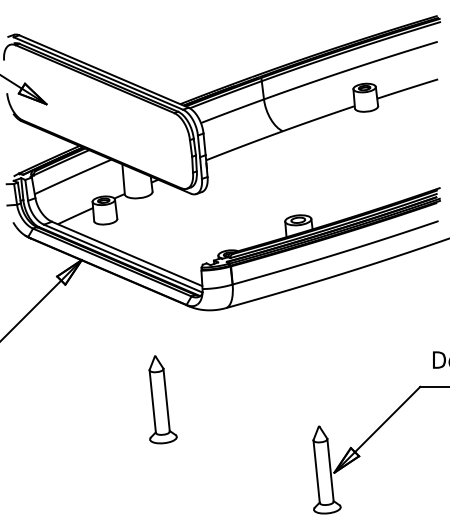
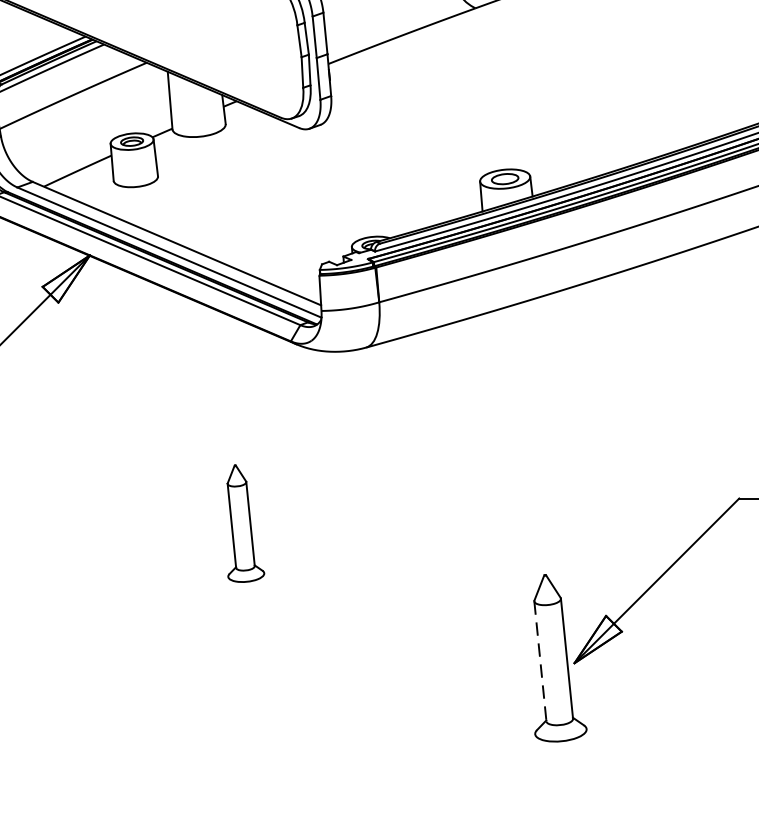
part: (162, 399) -> (244, 522), size x0.7
line: (316, 472) -> (540, 662), solid -> dashed

